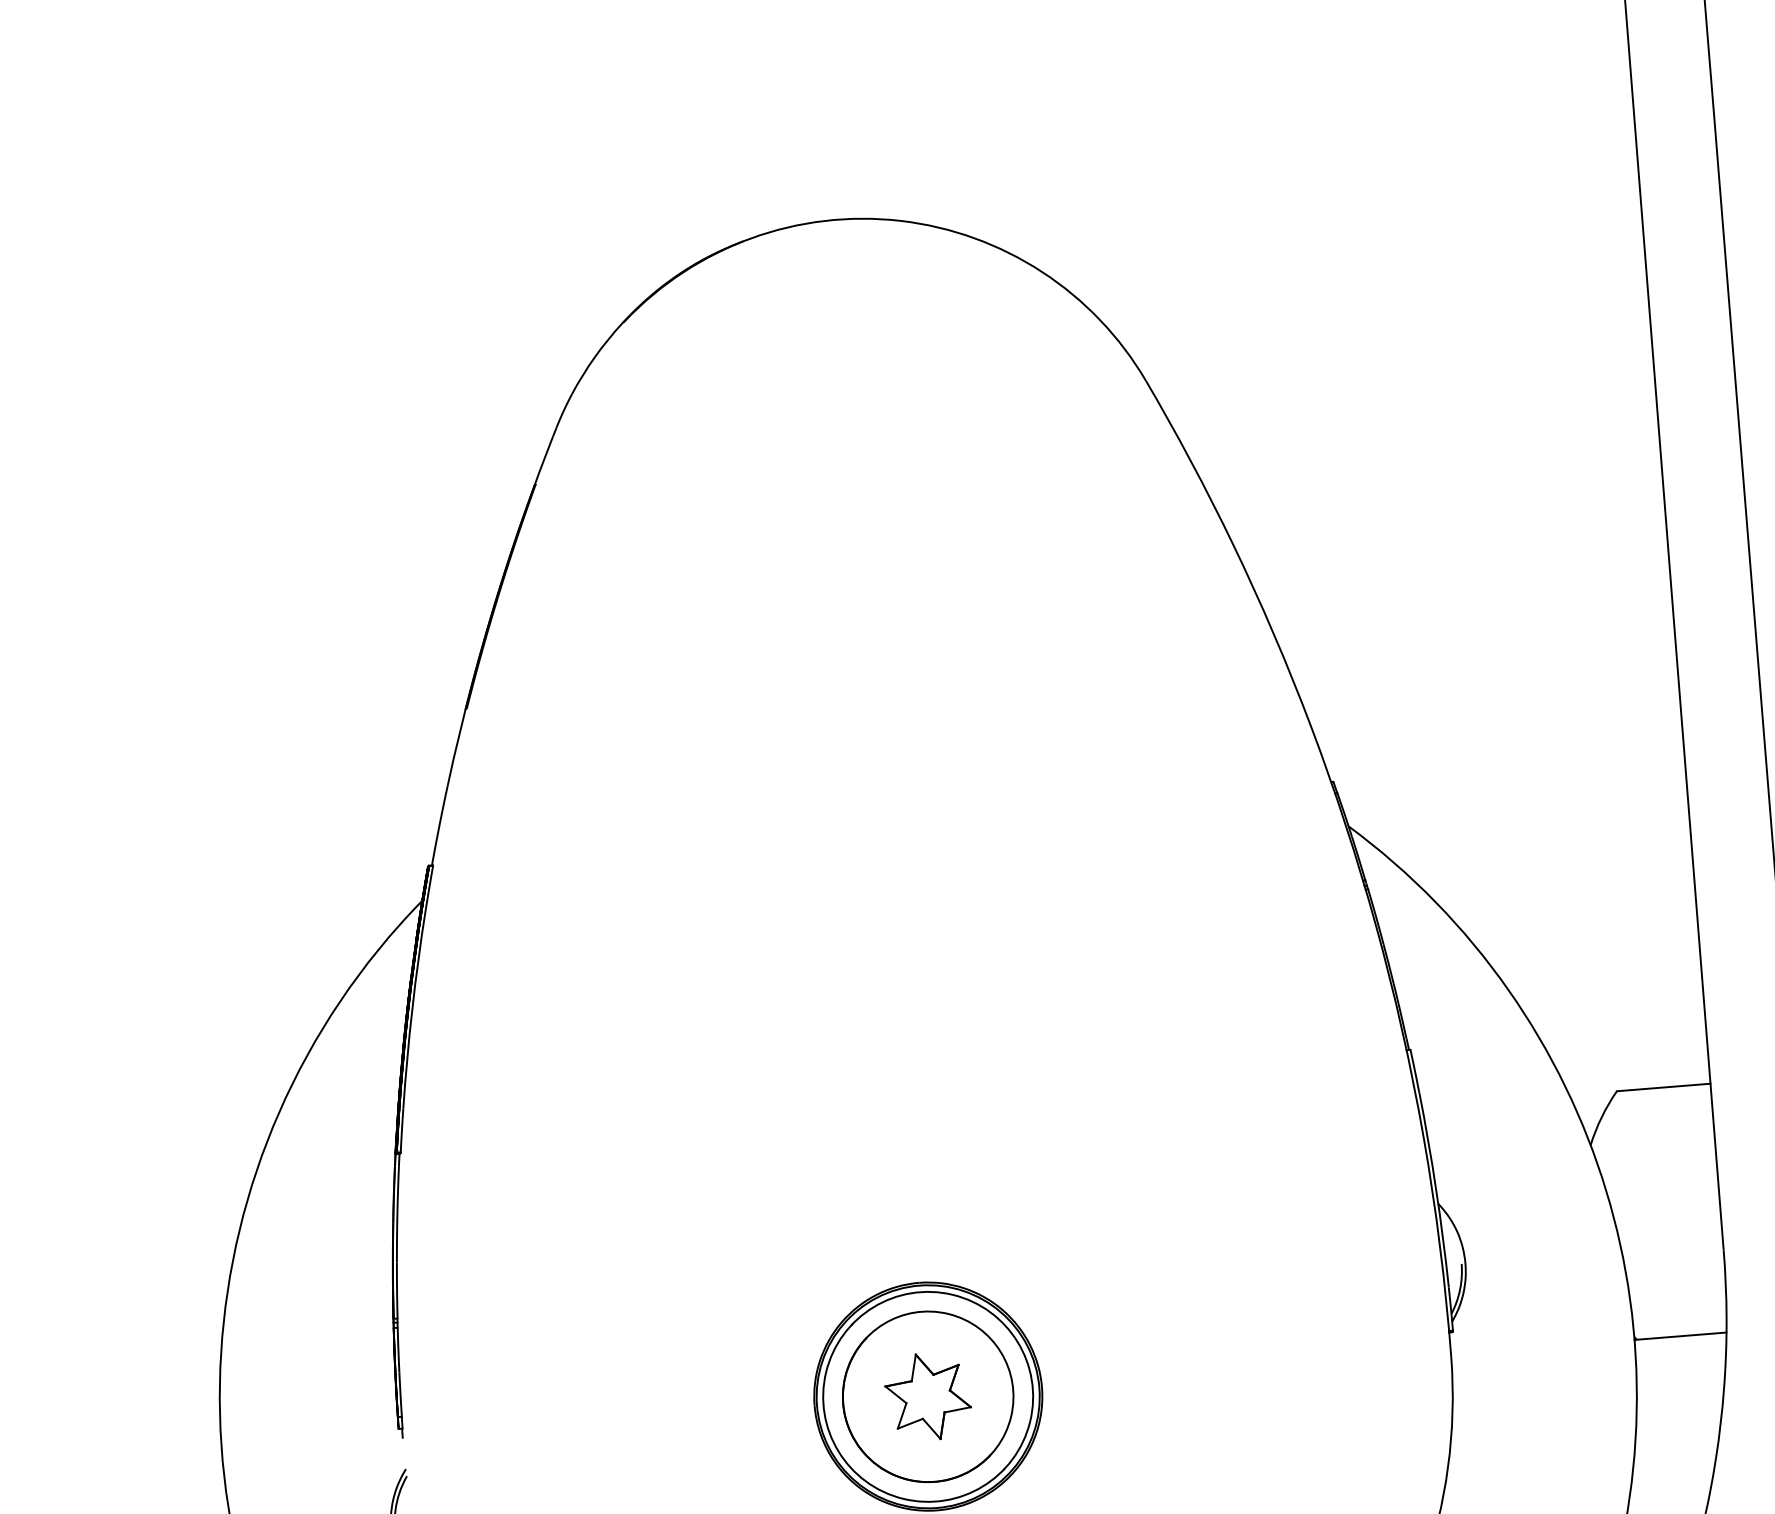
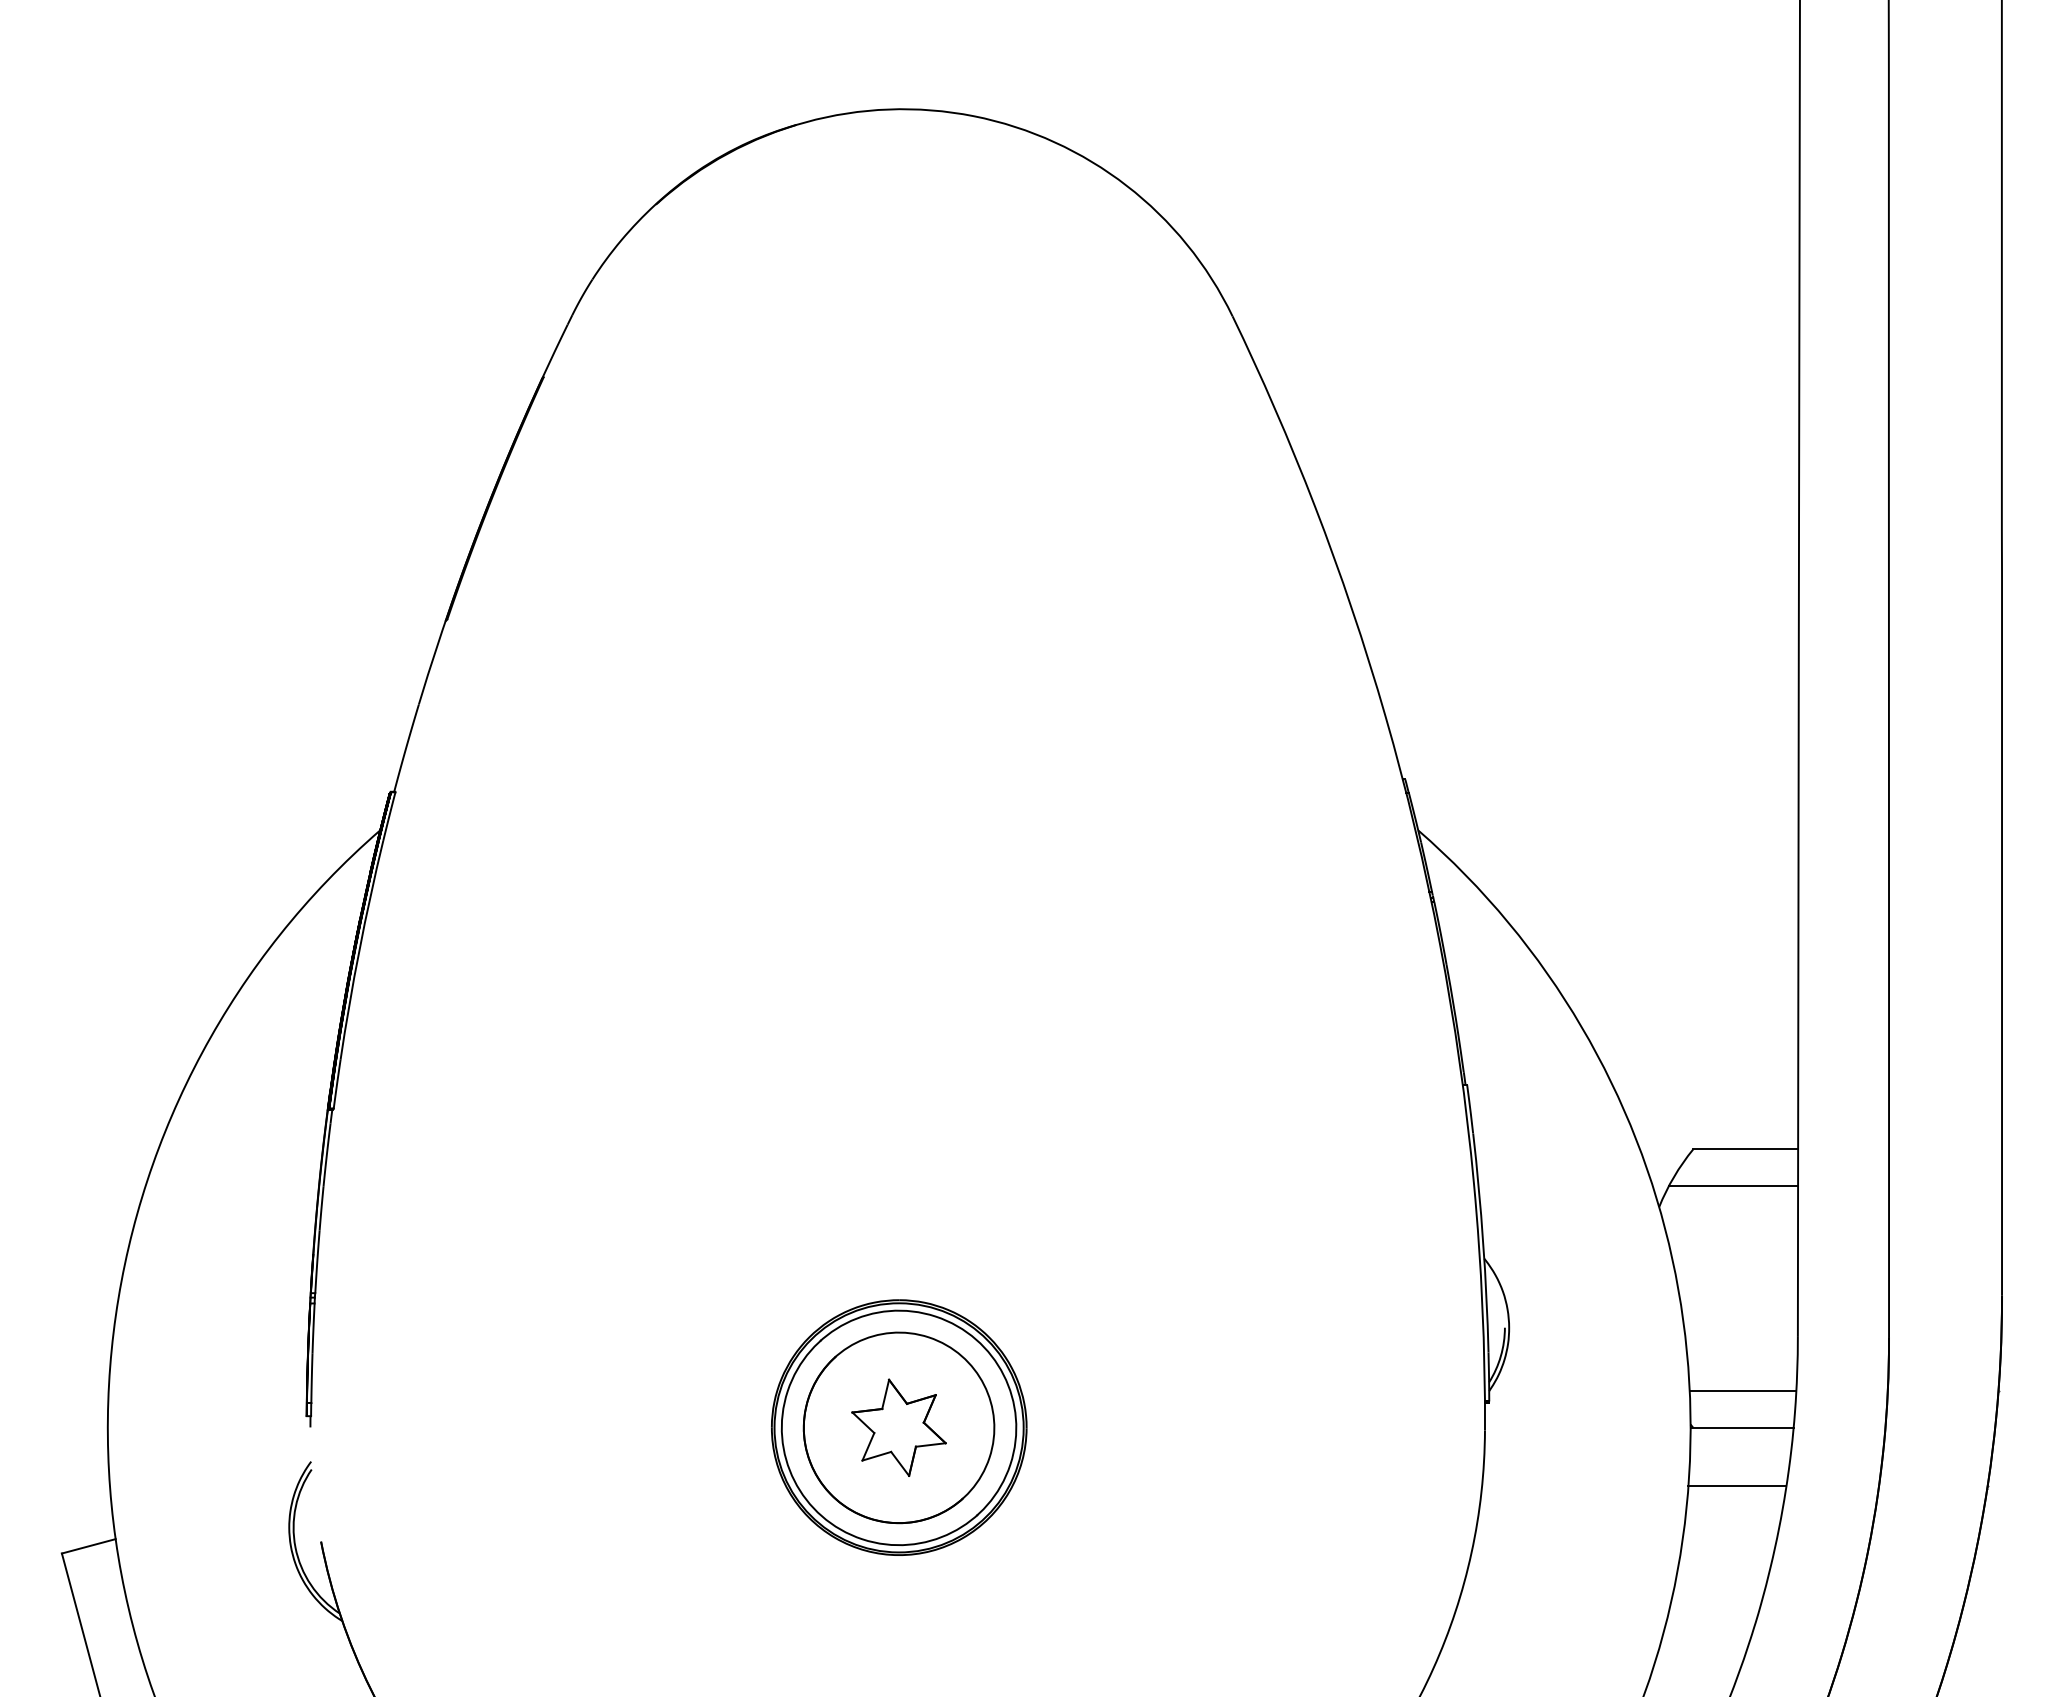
line: (1655, 1121) -> (1733, 1186), added
line: (1678, 1303) -> (1742, 1391), added
line: (1680, 1388) -> (1737, 1486), added

